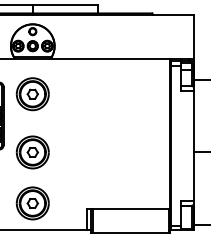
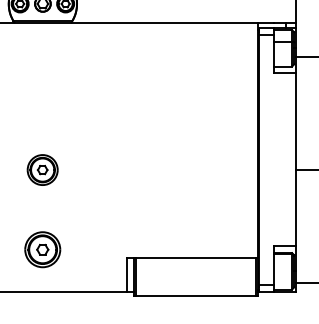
part: (32, 94) -> (42, 79), removed
part: (32, 152) -> (42, 170), size x0.6
part: (32, 203) -> (42, 249), size x0.7

